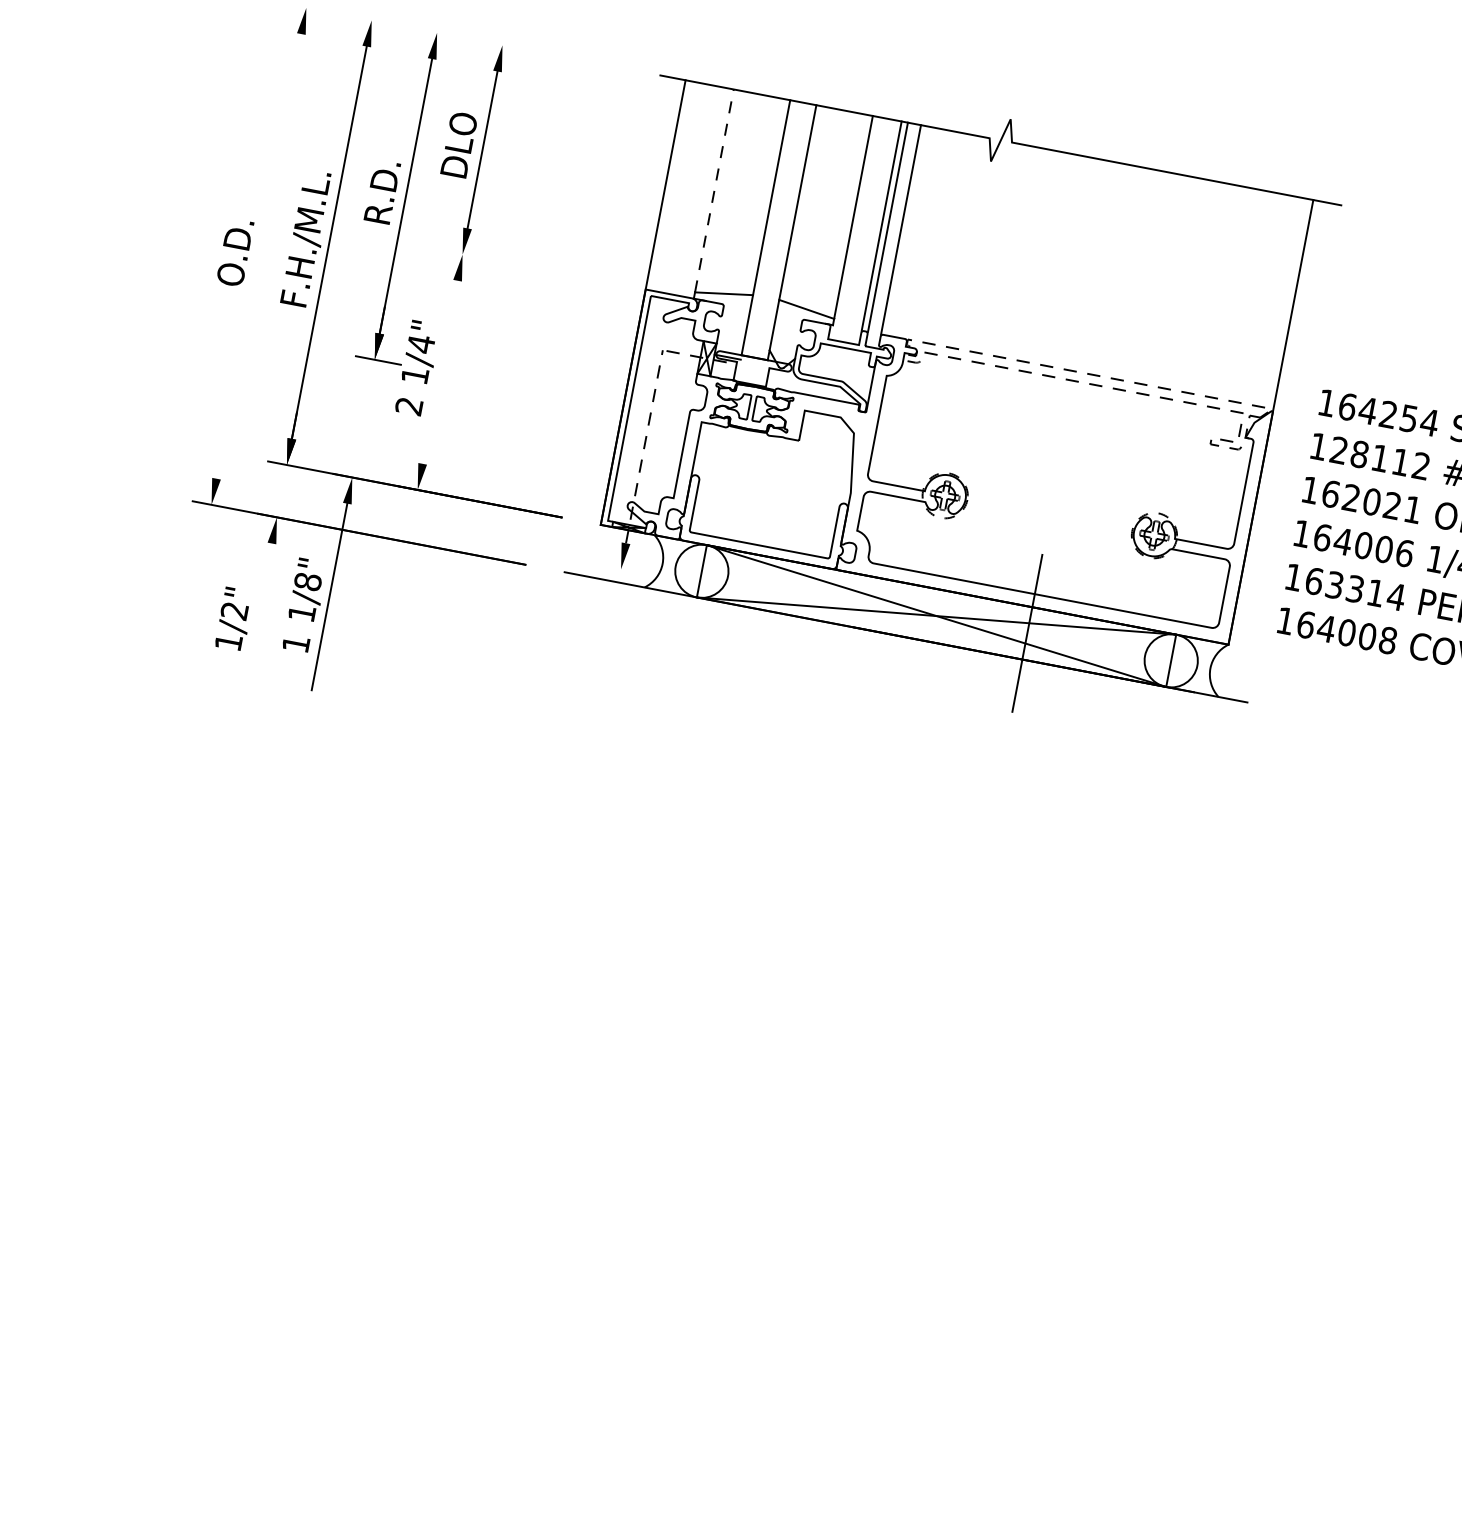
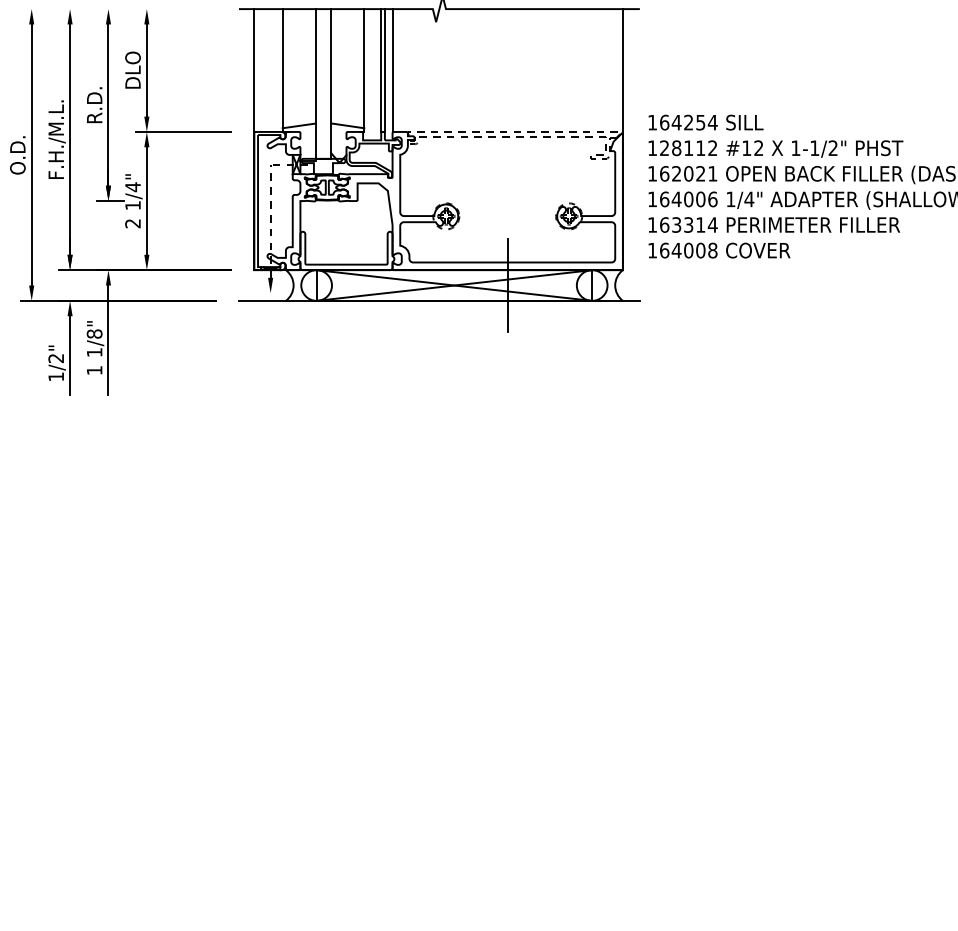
line: (714, 190) -> (282, 68), dashed -> solid
line: (258, 255) -> (31, 154), added
line: (525, 265) -> (183, 131), added
line: (439, 371) -> (146, 200), added
line: (259, 610) -> (70, 355), added

